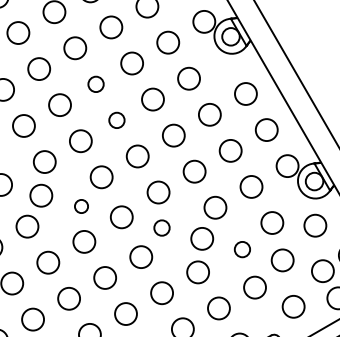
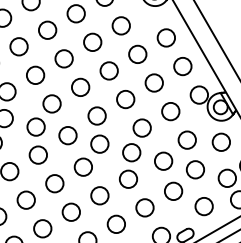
circle: (95, 84) -> (47, 30), size x1.43
circle: (116, 120) -> (63, 58), size x1.43
circle: (81, 206) -> (36, 127), size x1.67
circle: (161, 227) -> (99, 143), size x1.43
circle: (242, 249) -> (163, 161), size x1.43

